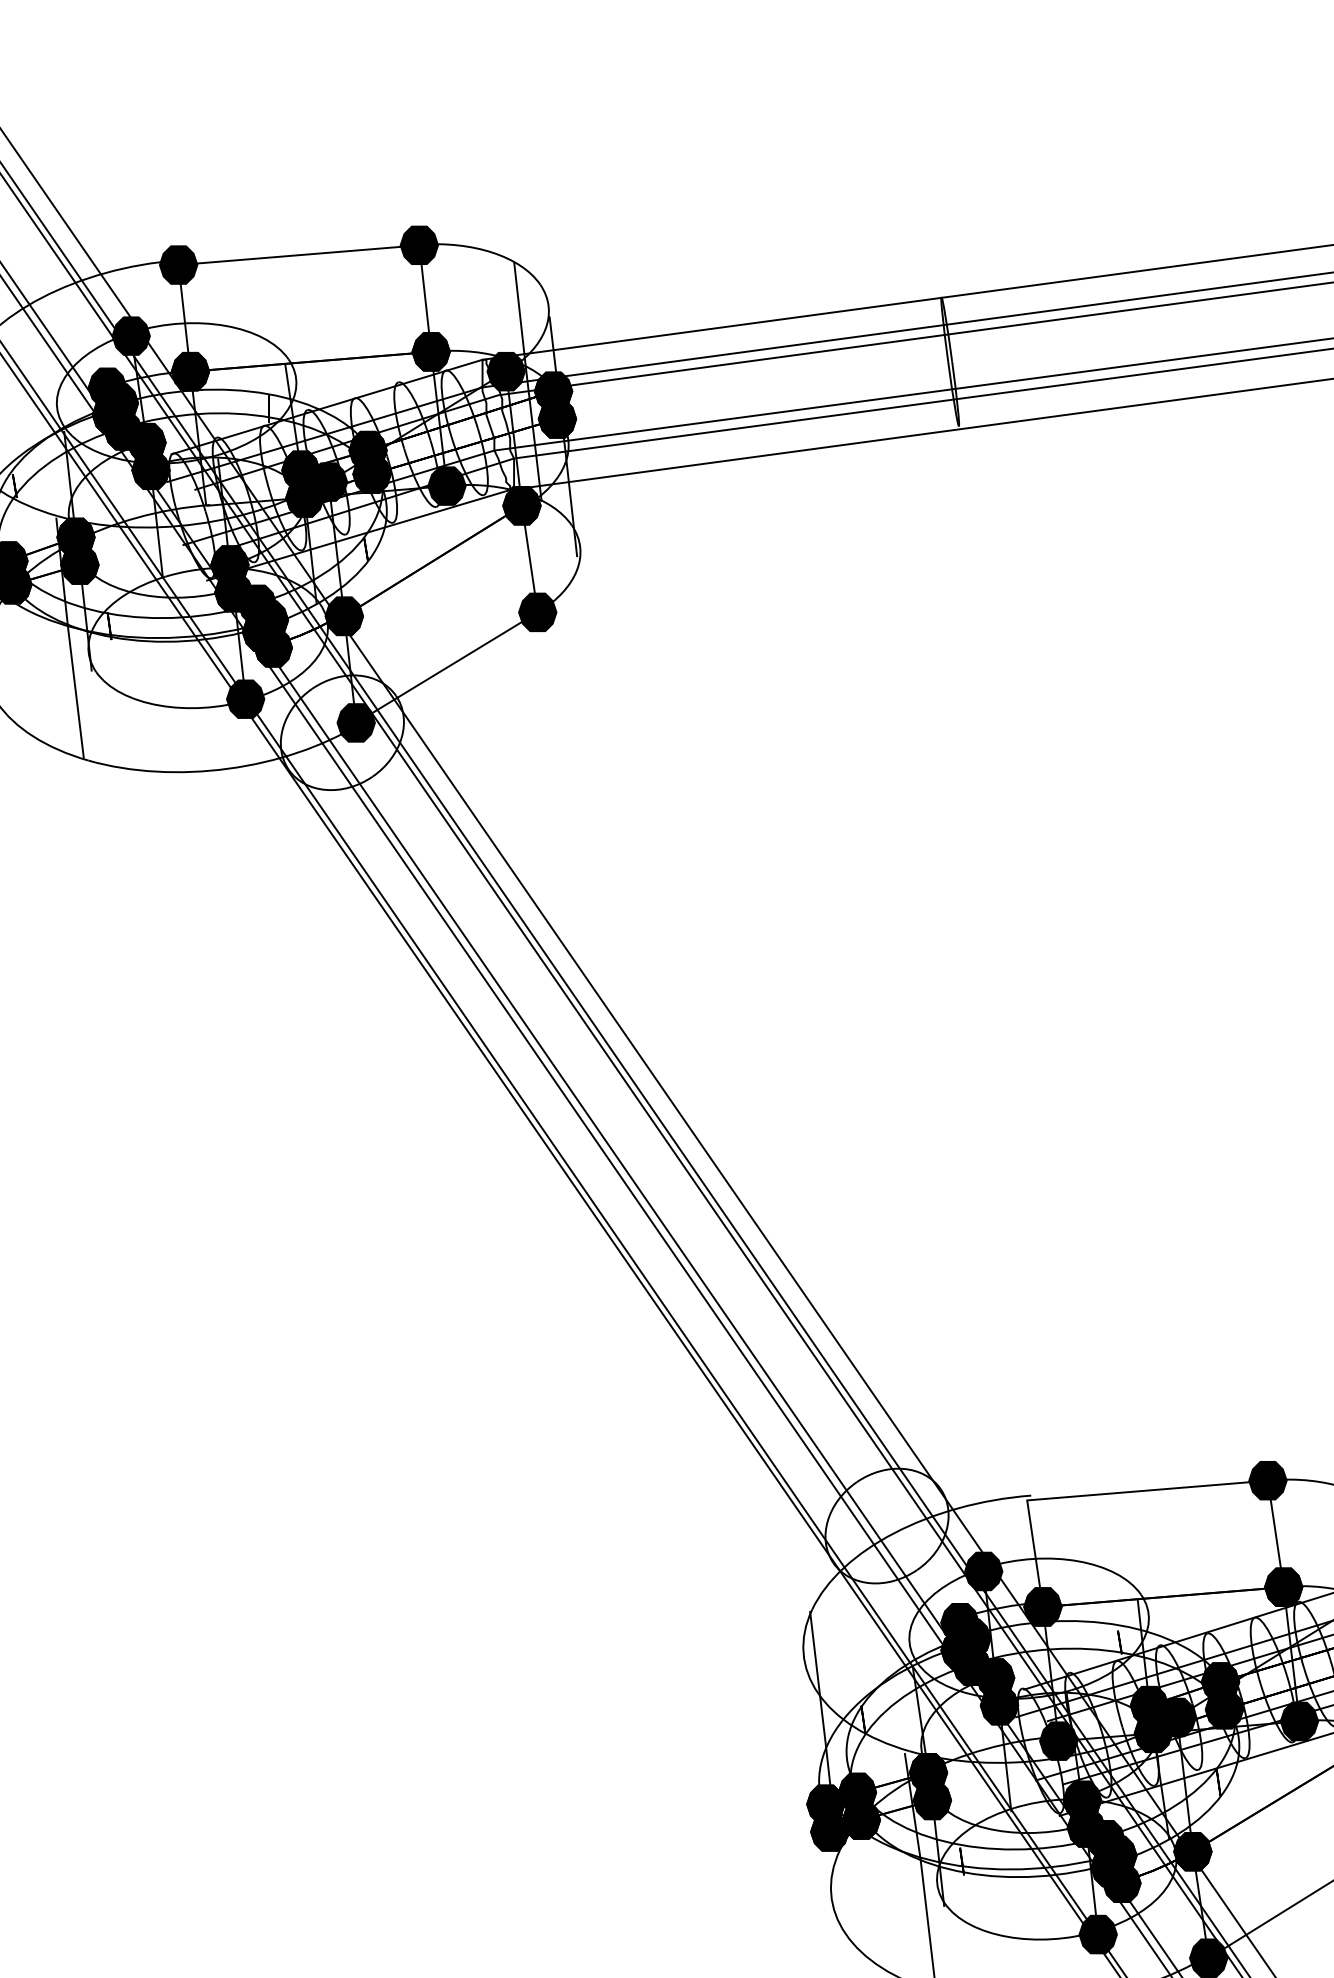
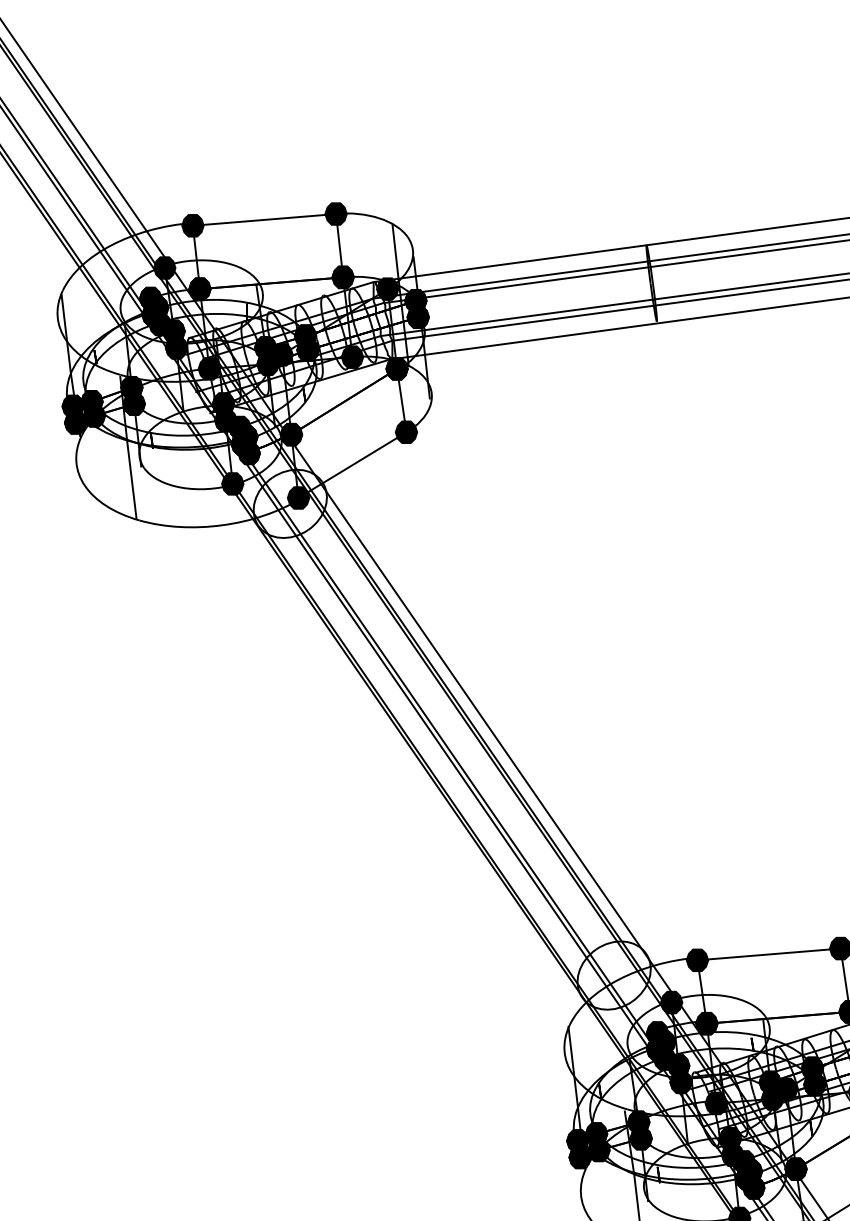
fill: (206, 505) -> (209, 368), added
fill: (1027, 1500) -> (697, 960), added

